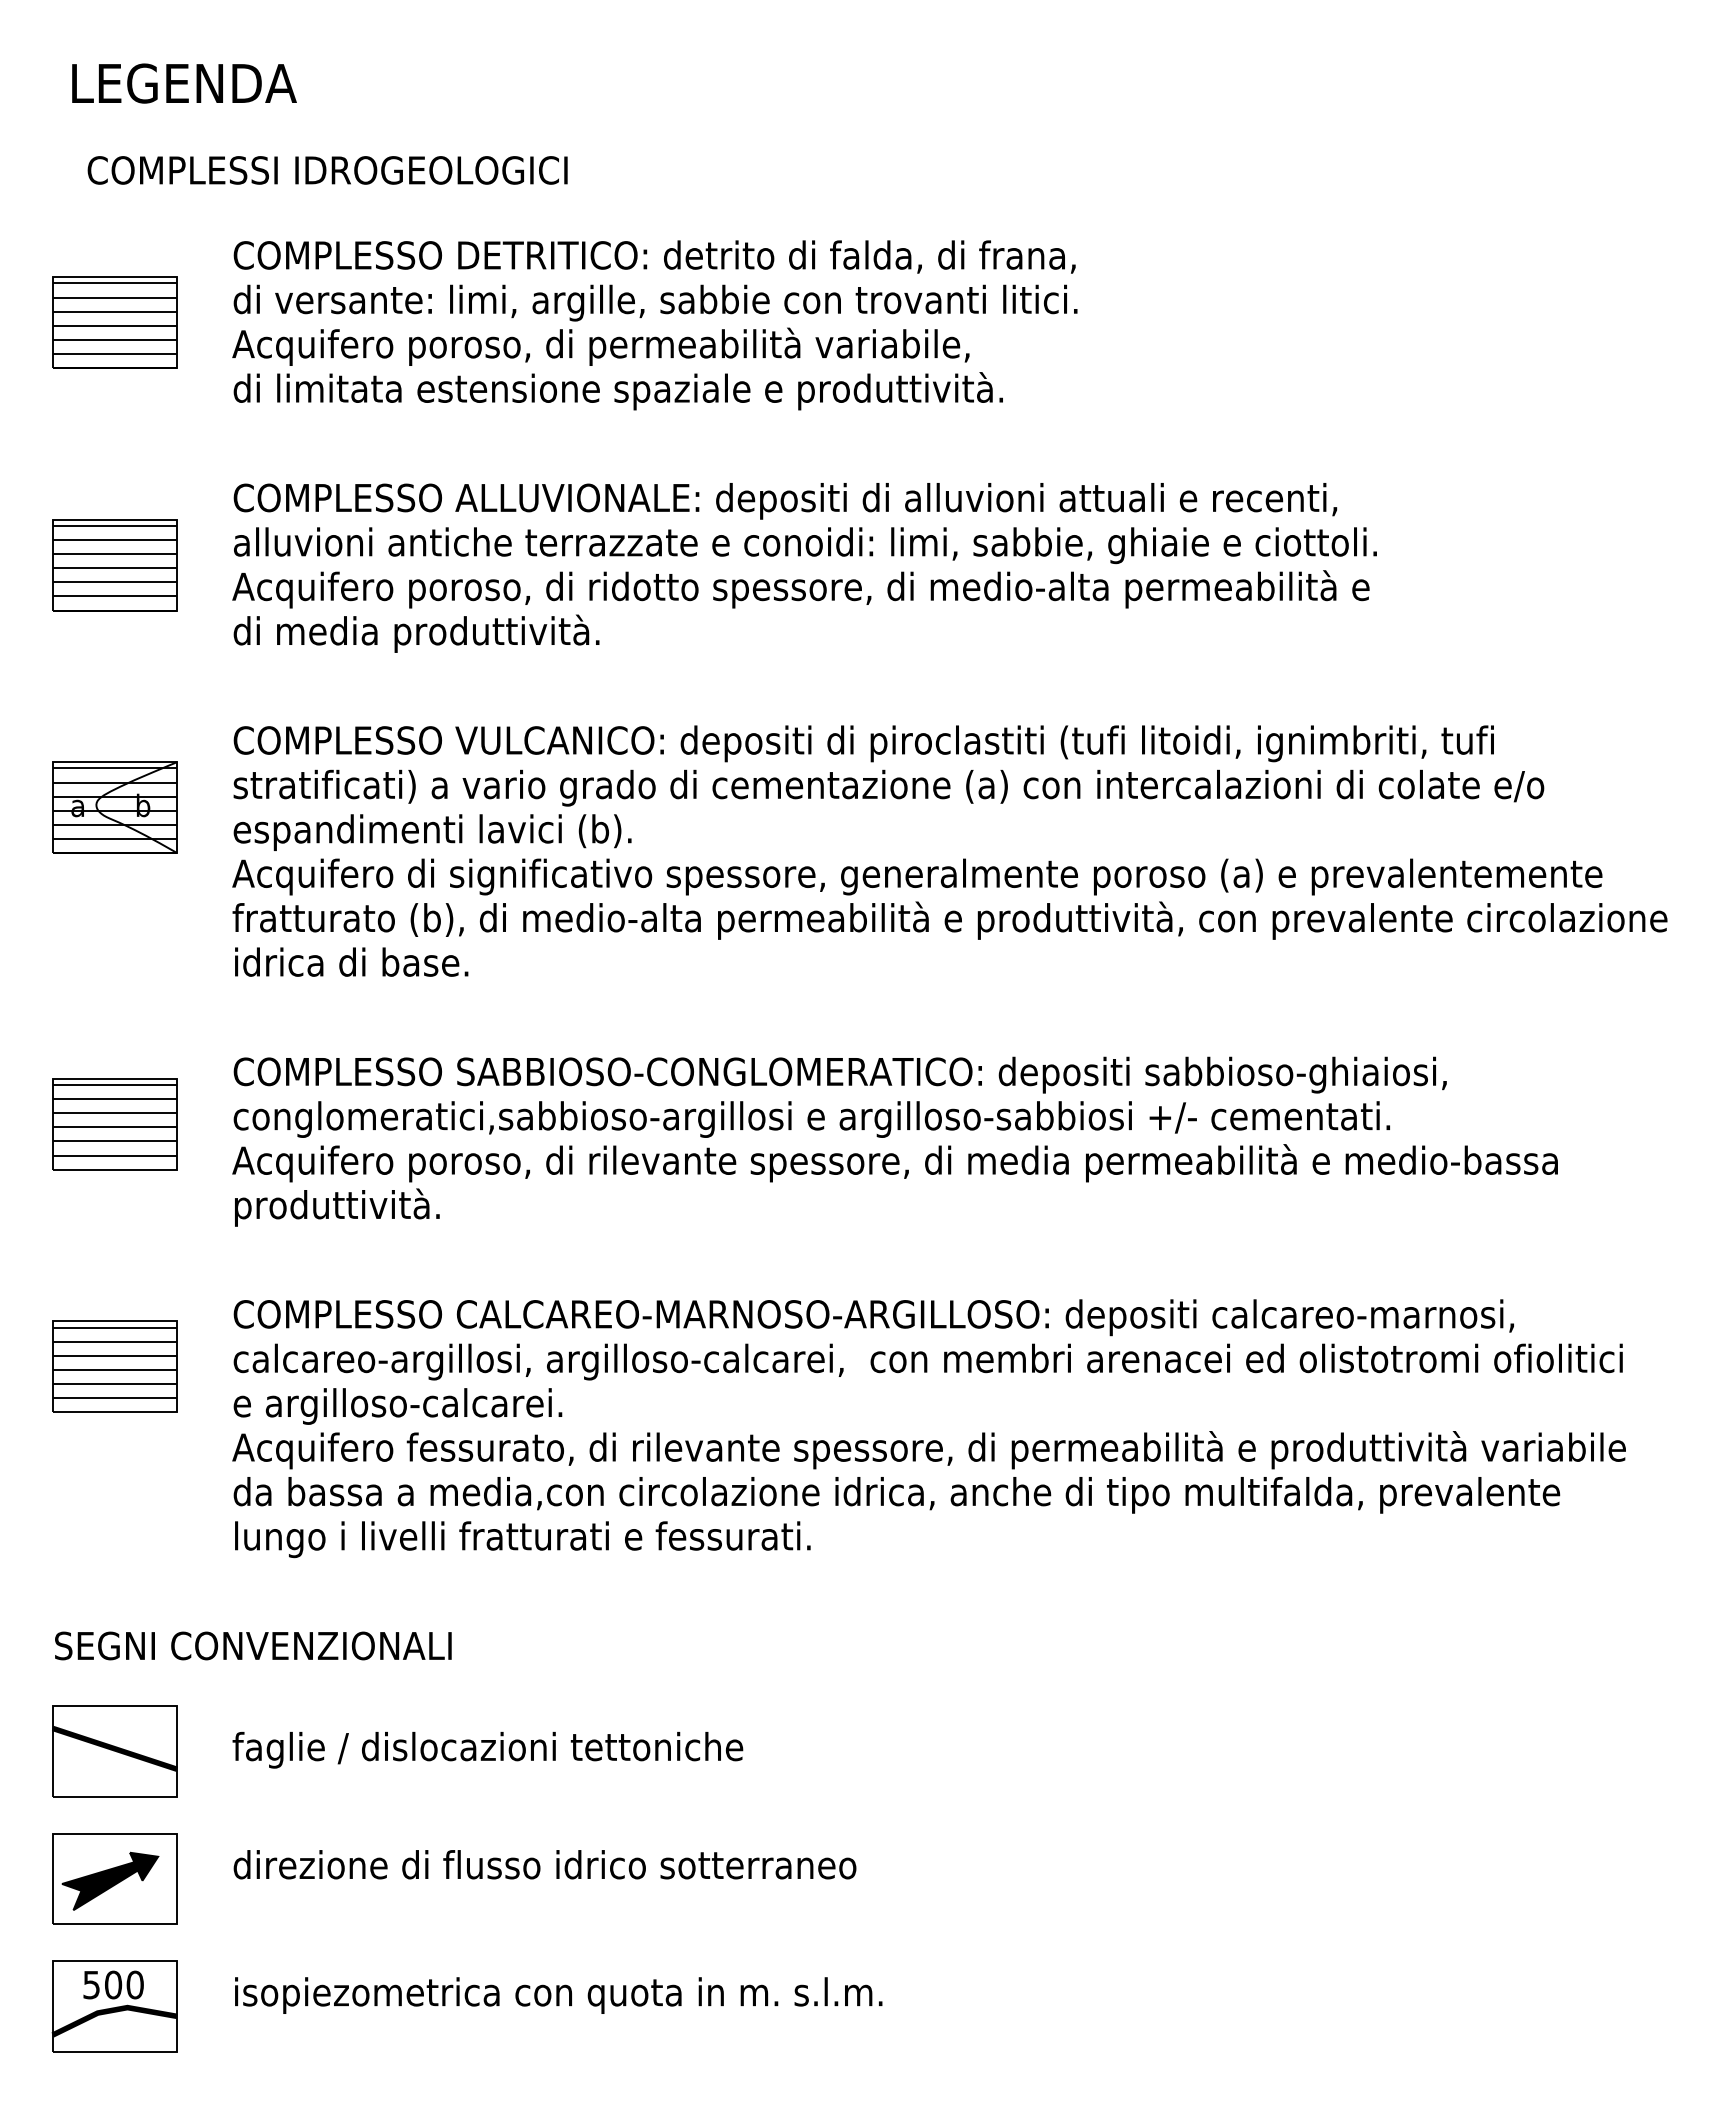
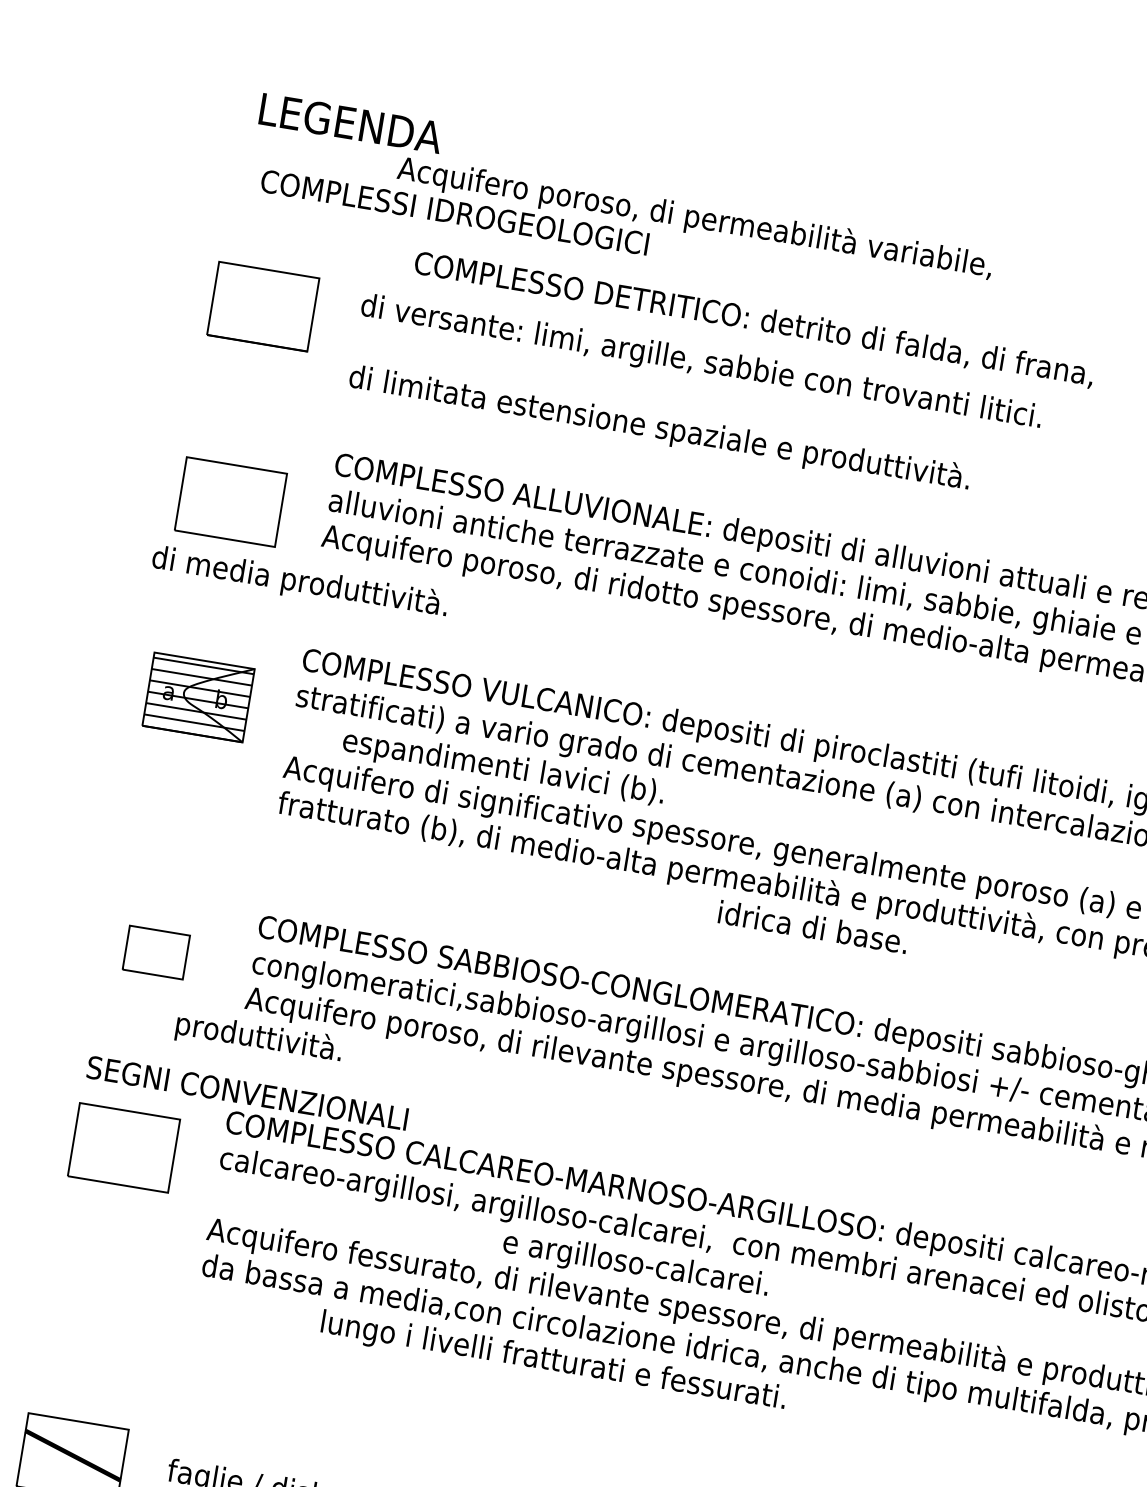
text: (654, 256) -> (754, 319), moved
hatch: (114, 318) -> (263, 303), removed
text: (600, 346) -> (694, 218), moved
hatch: (114, 567) -> (230, 504), removed
text: (416, 633) -> (299, 582), moved
text: (432, 832) -> (503, 768), moved
text: (351, 961) -> (813, 926), moved
part: (114, 1124) -> (155, 952), size x0.6
text: (337, 1207) -> (259, 1038), moved
hatch: (114, 1362) -> (124, 1144), removed
text: (397, 1406) -> (635, 1265), moved
text: (522, 1539) -> (553, 1361), moved
text: (253, 1645) -> (247, 1092), moved

